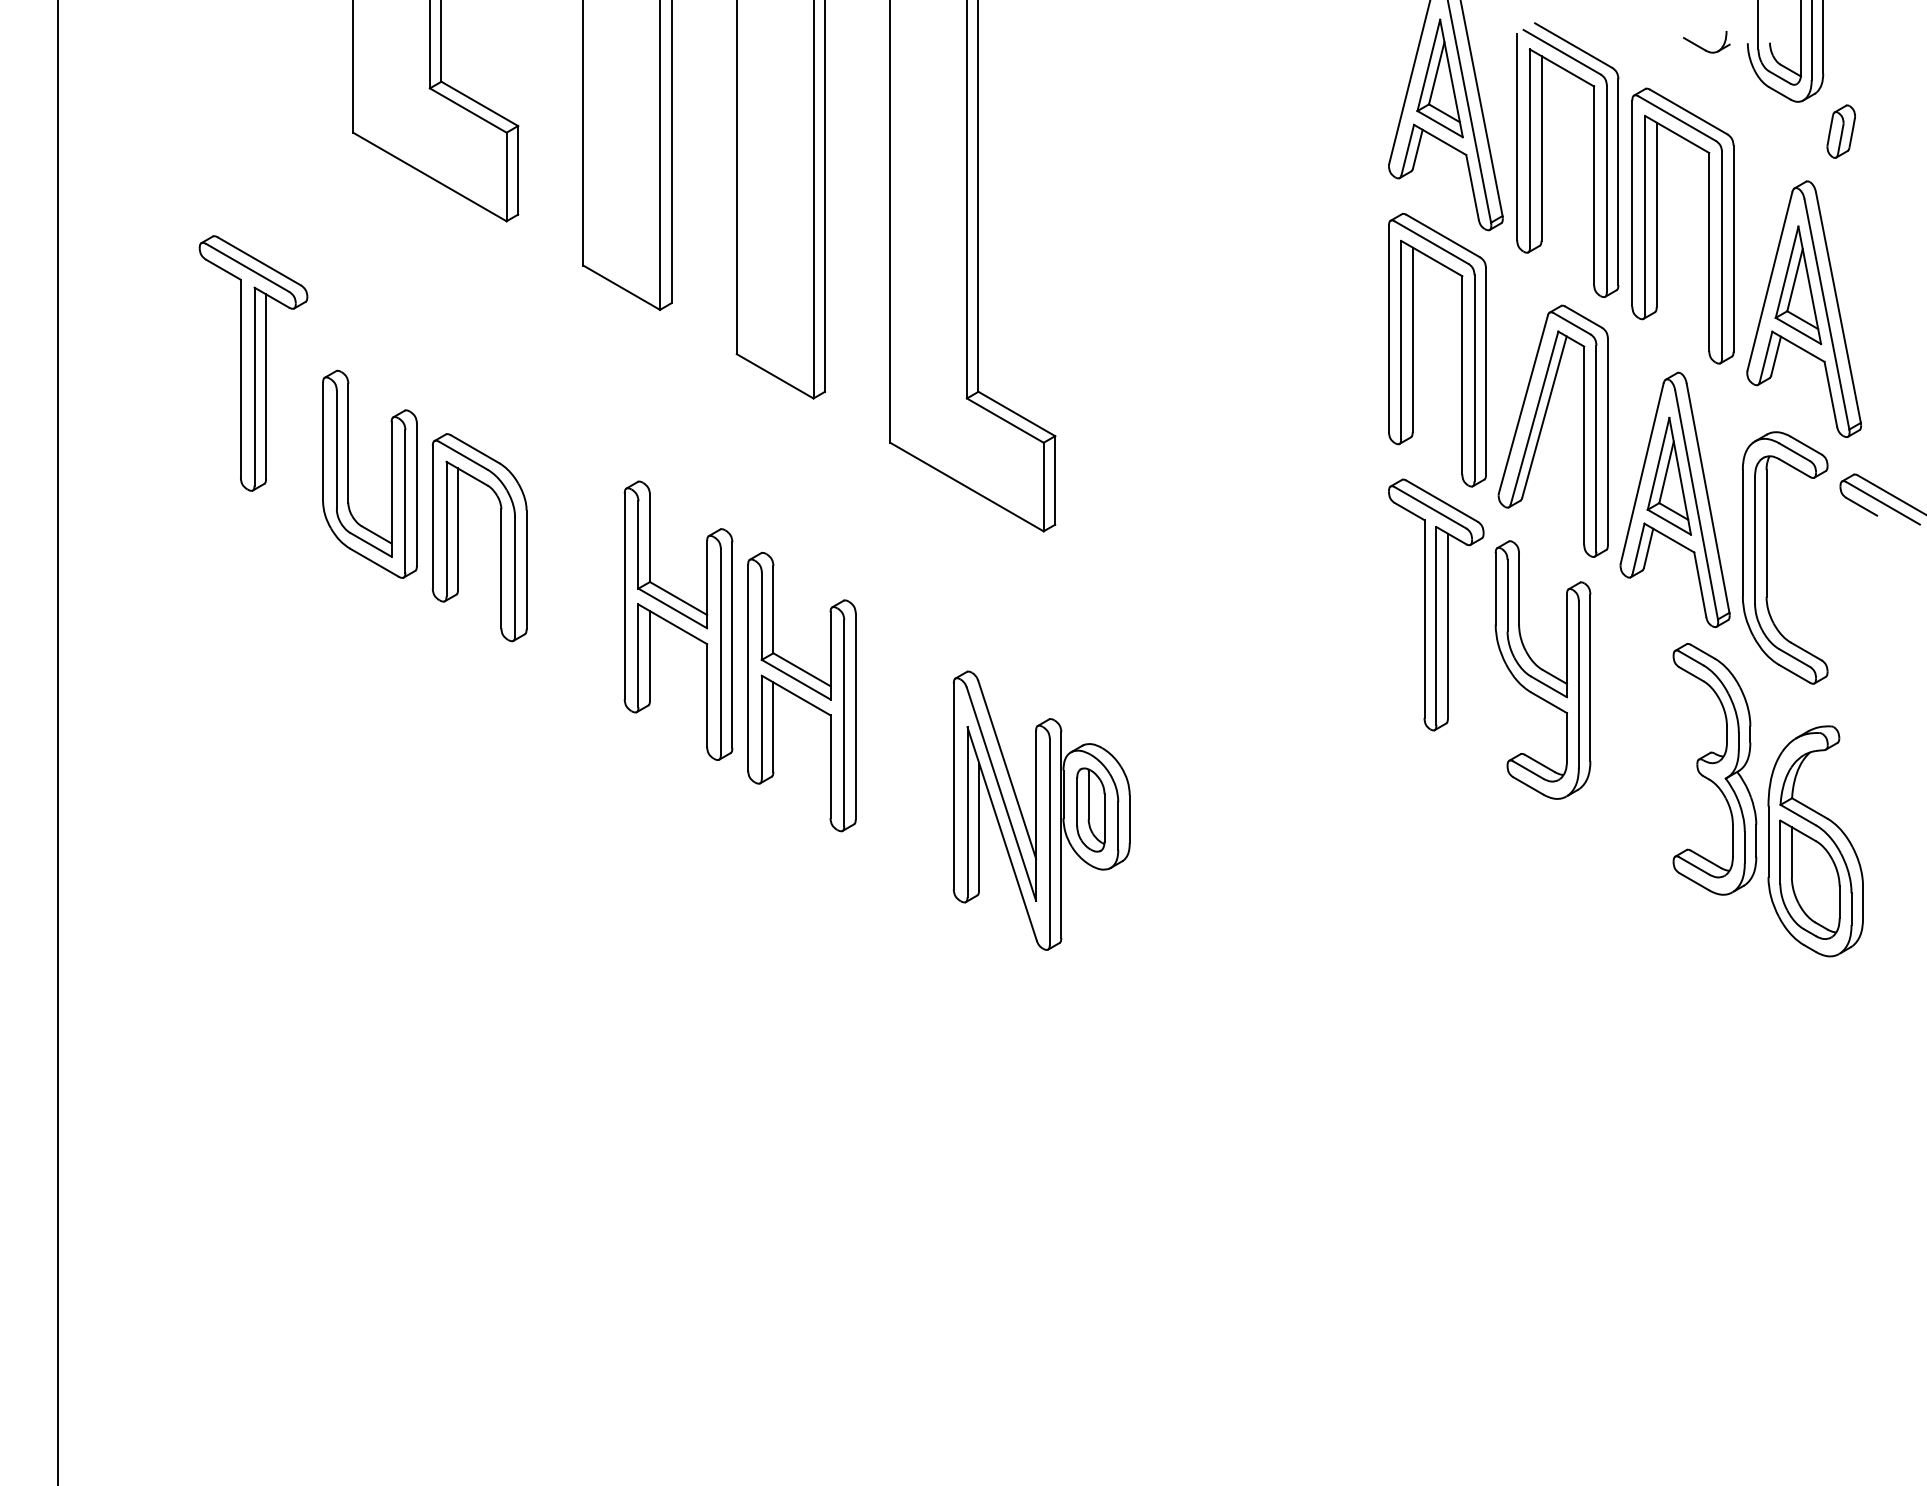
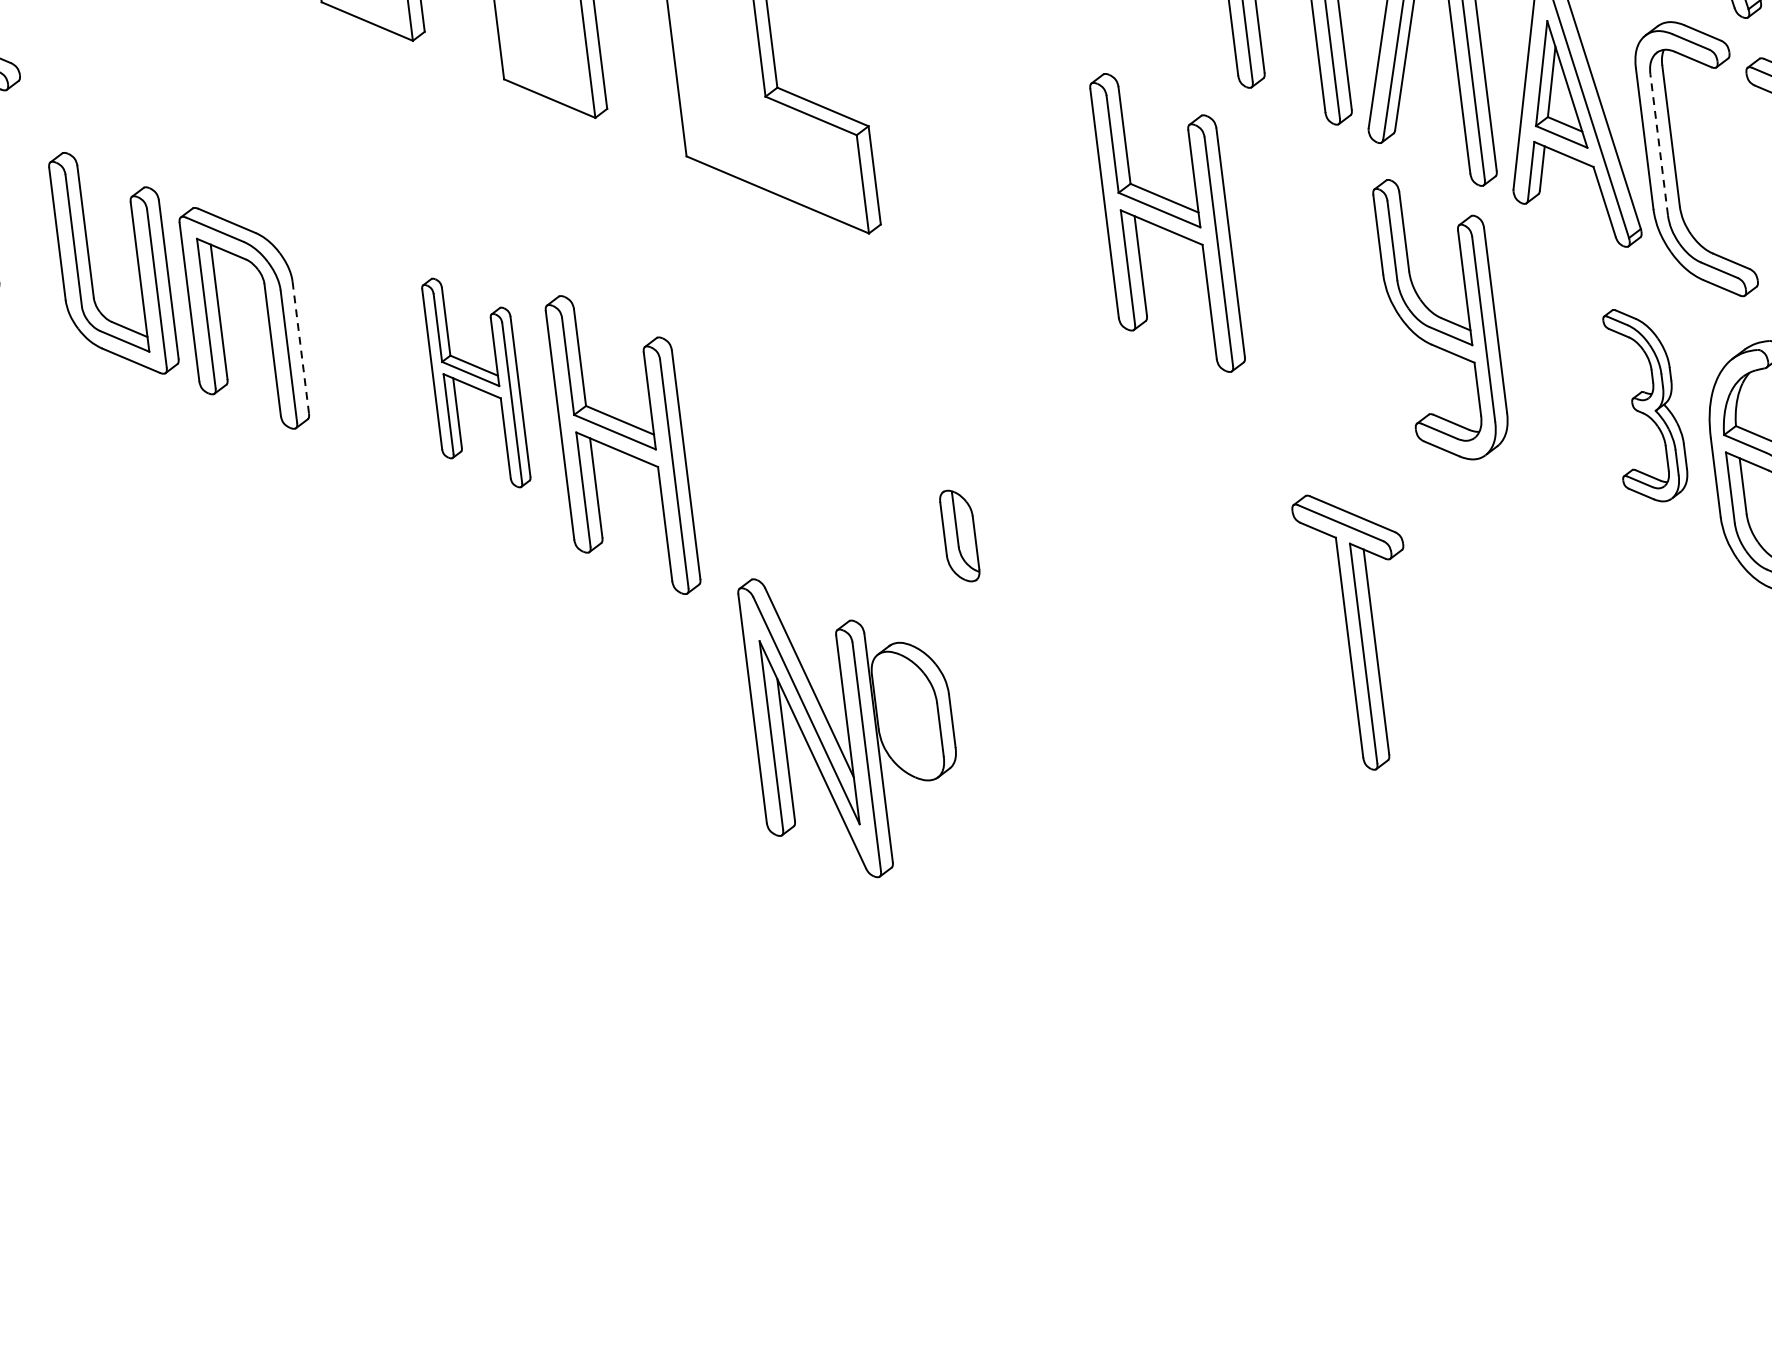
line: (1755, 539) -> (1659, 144), solid -> dashed
part: (1309, 554) -> (1167, 222), added
line: (526, 569) -> (300, 347), solid -> dashed
part: (1436, 604) -> (1360, 629), moved
part: (678, 620) -> (476, 382), size x0.7
part: (1714, 769) -> (1645, 404), size x0.7
part: (1041, 810) -> (853, 723), moved

